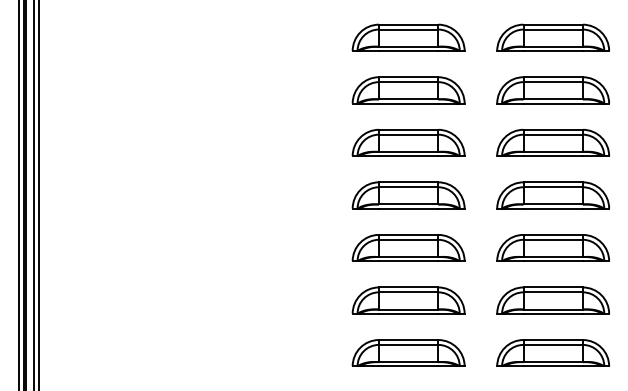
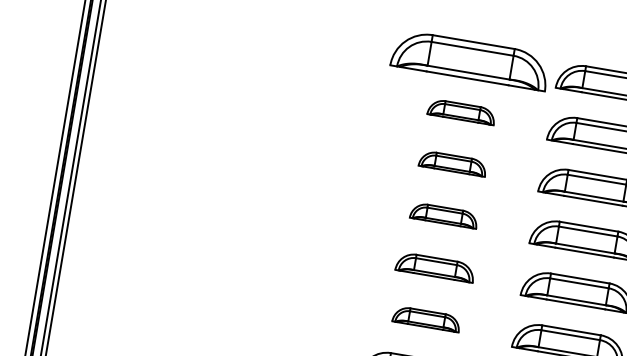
part: (408, 37) -> (470, 59), size x1.4
part: (408, 90) -> (461, 112), size x0.6
part: (408, 142) -> (453, 163), size x0.6
part: (408, 195) -> (444, 215), size x0.6
part: (408, 247) -> (435, 266), size x0.7
part: (408, 300) -> (426, 319), size x0.6

